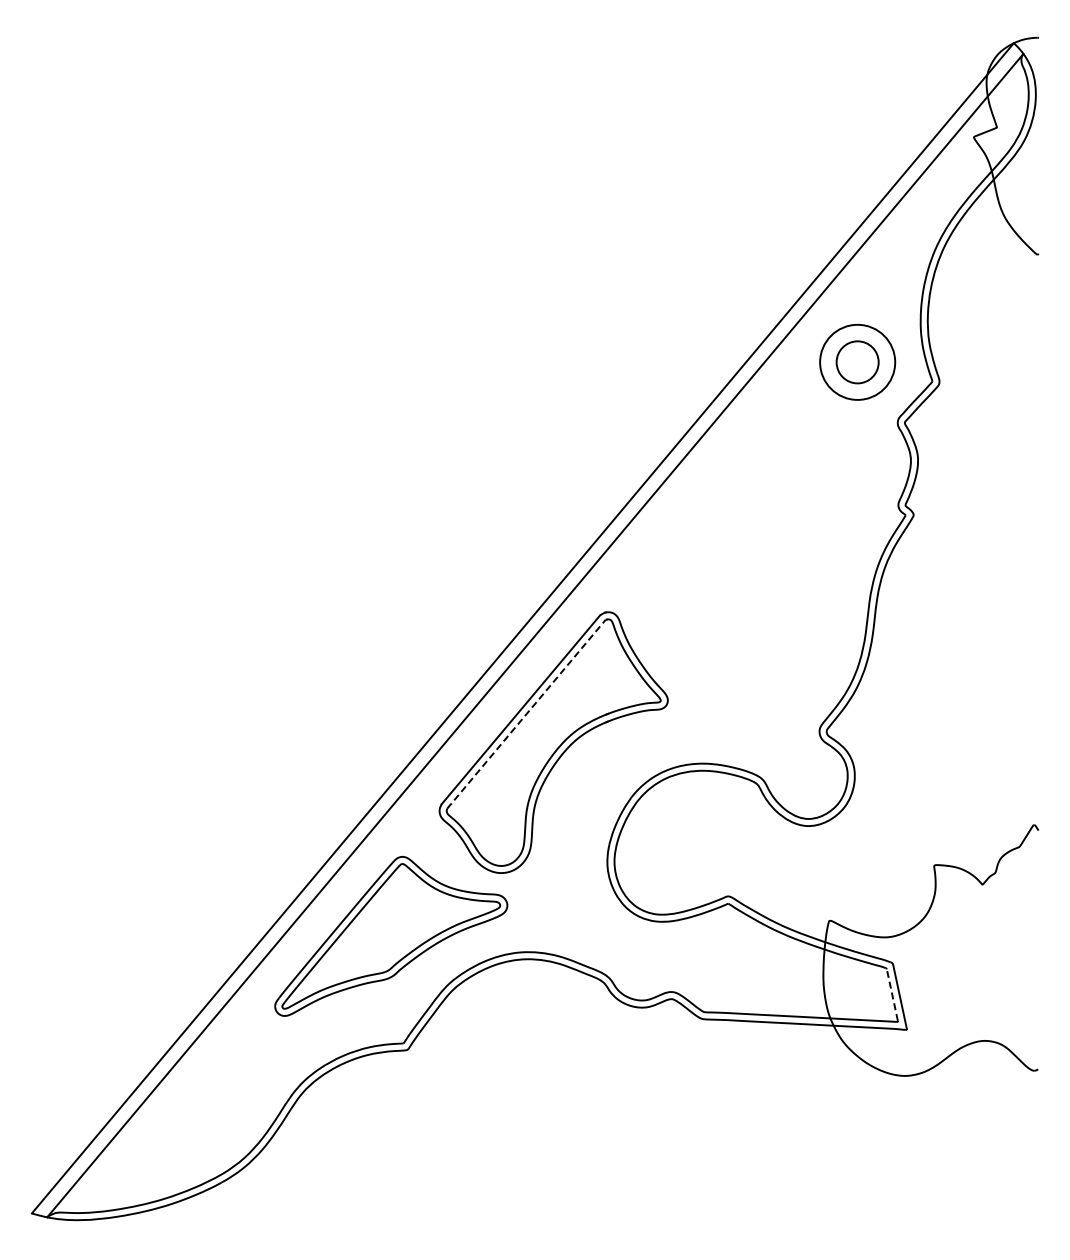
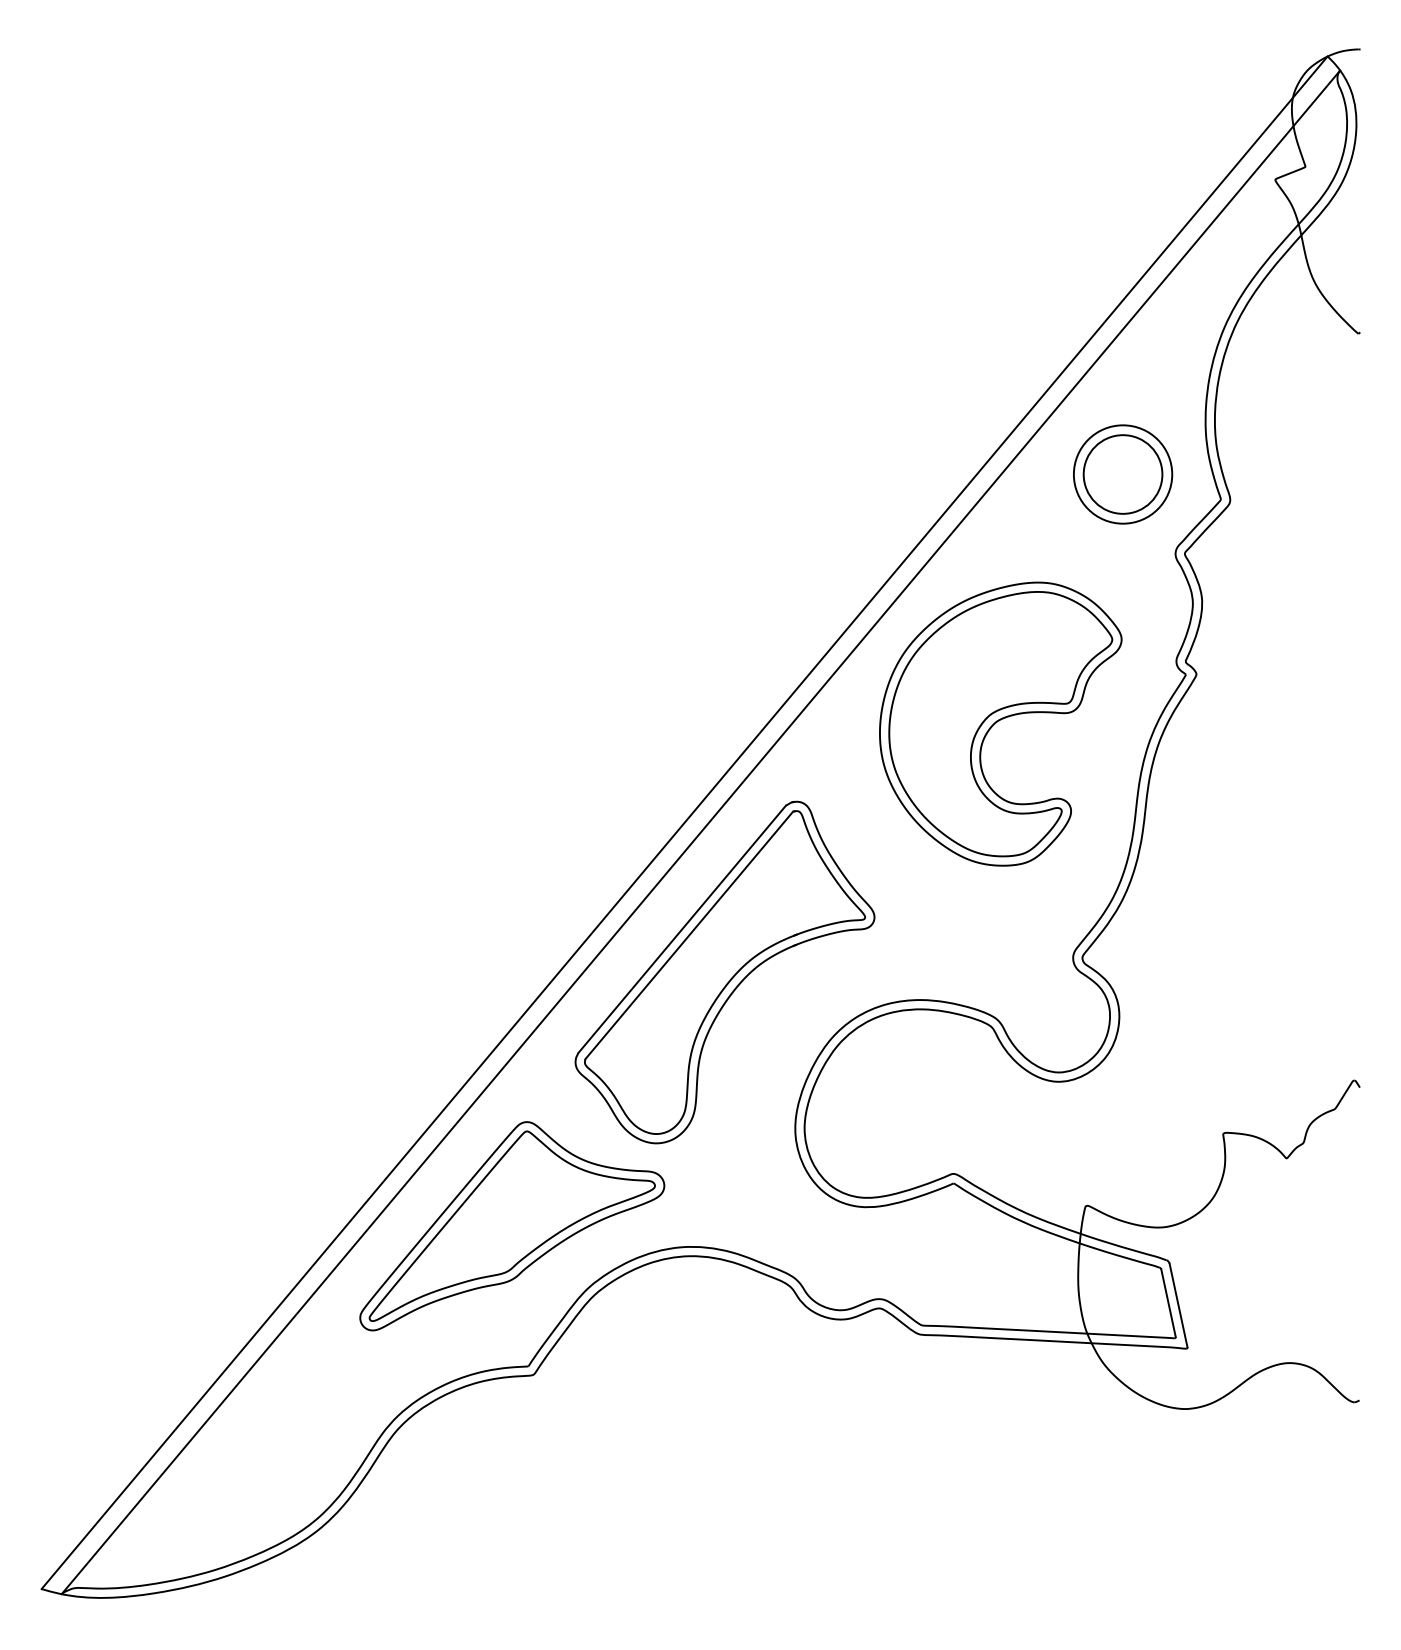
circle: (857, 362) -> (1122, 474), size x1.43
part: (764, 552) -> (1001, 723), added
line: (526, 713) -> (689, 934), dashed -> solid
line: (892, 994) -> (1168, 1302), dashed -> solid

